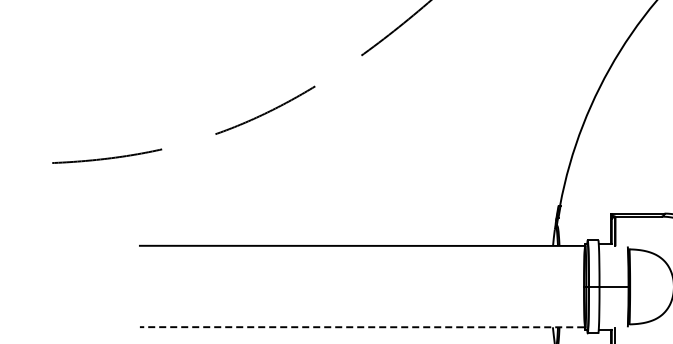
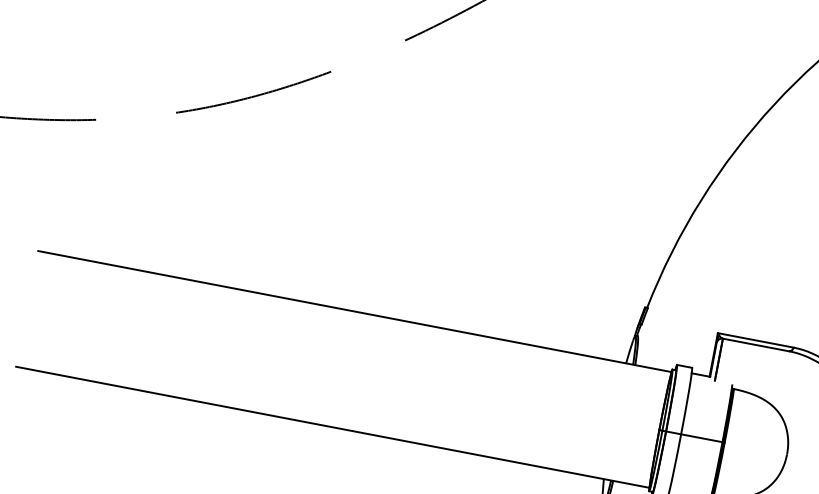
line: (361, 327) -> (331, 427), dashed -> solid

